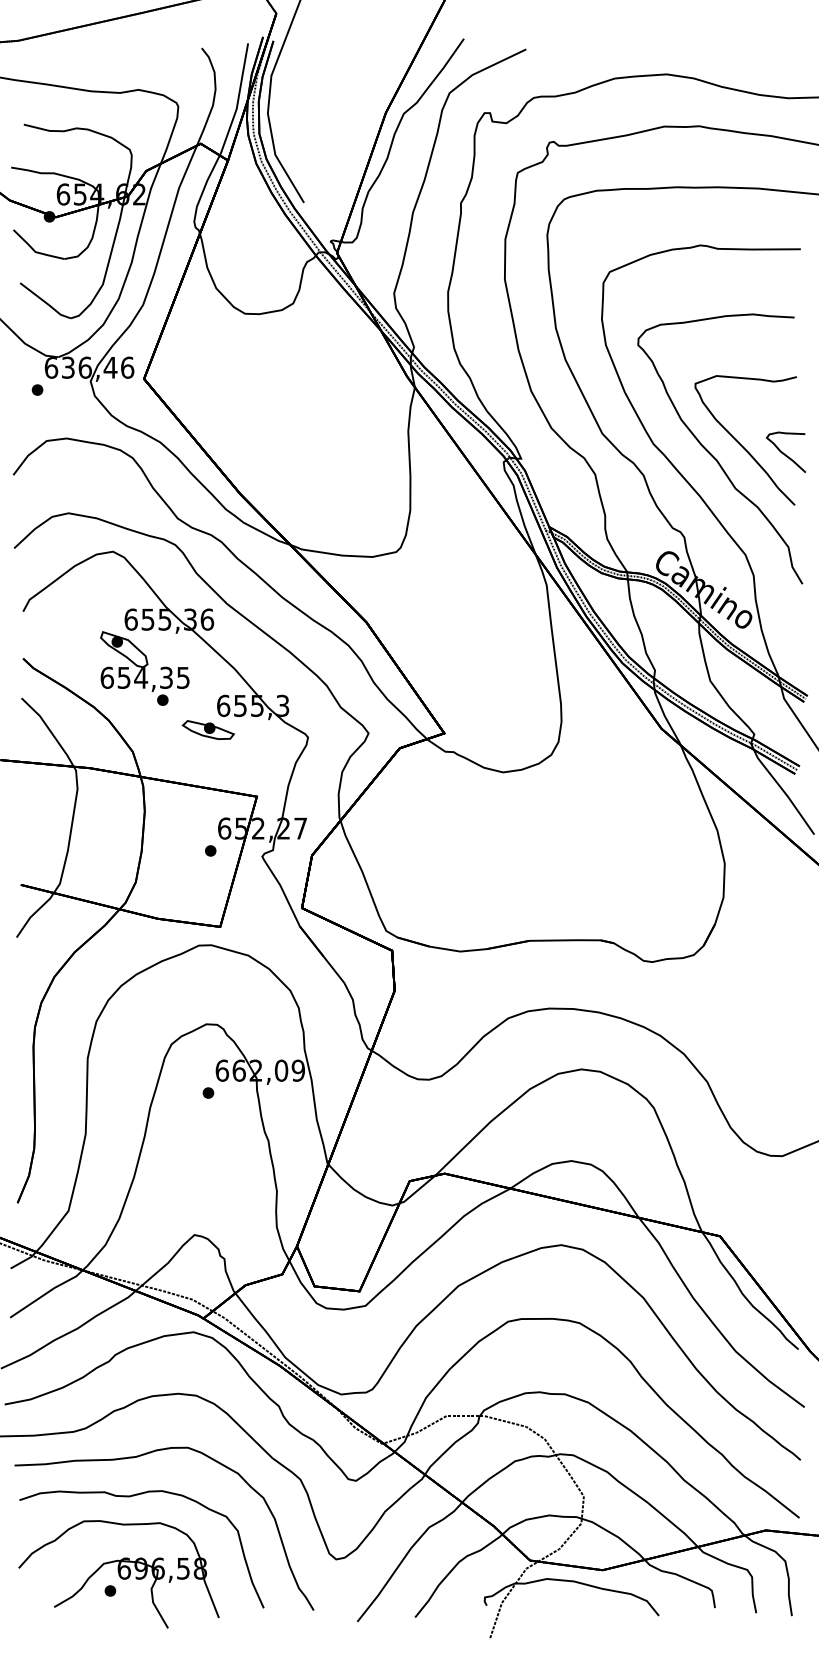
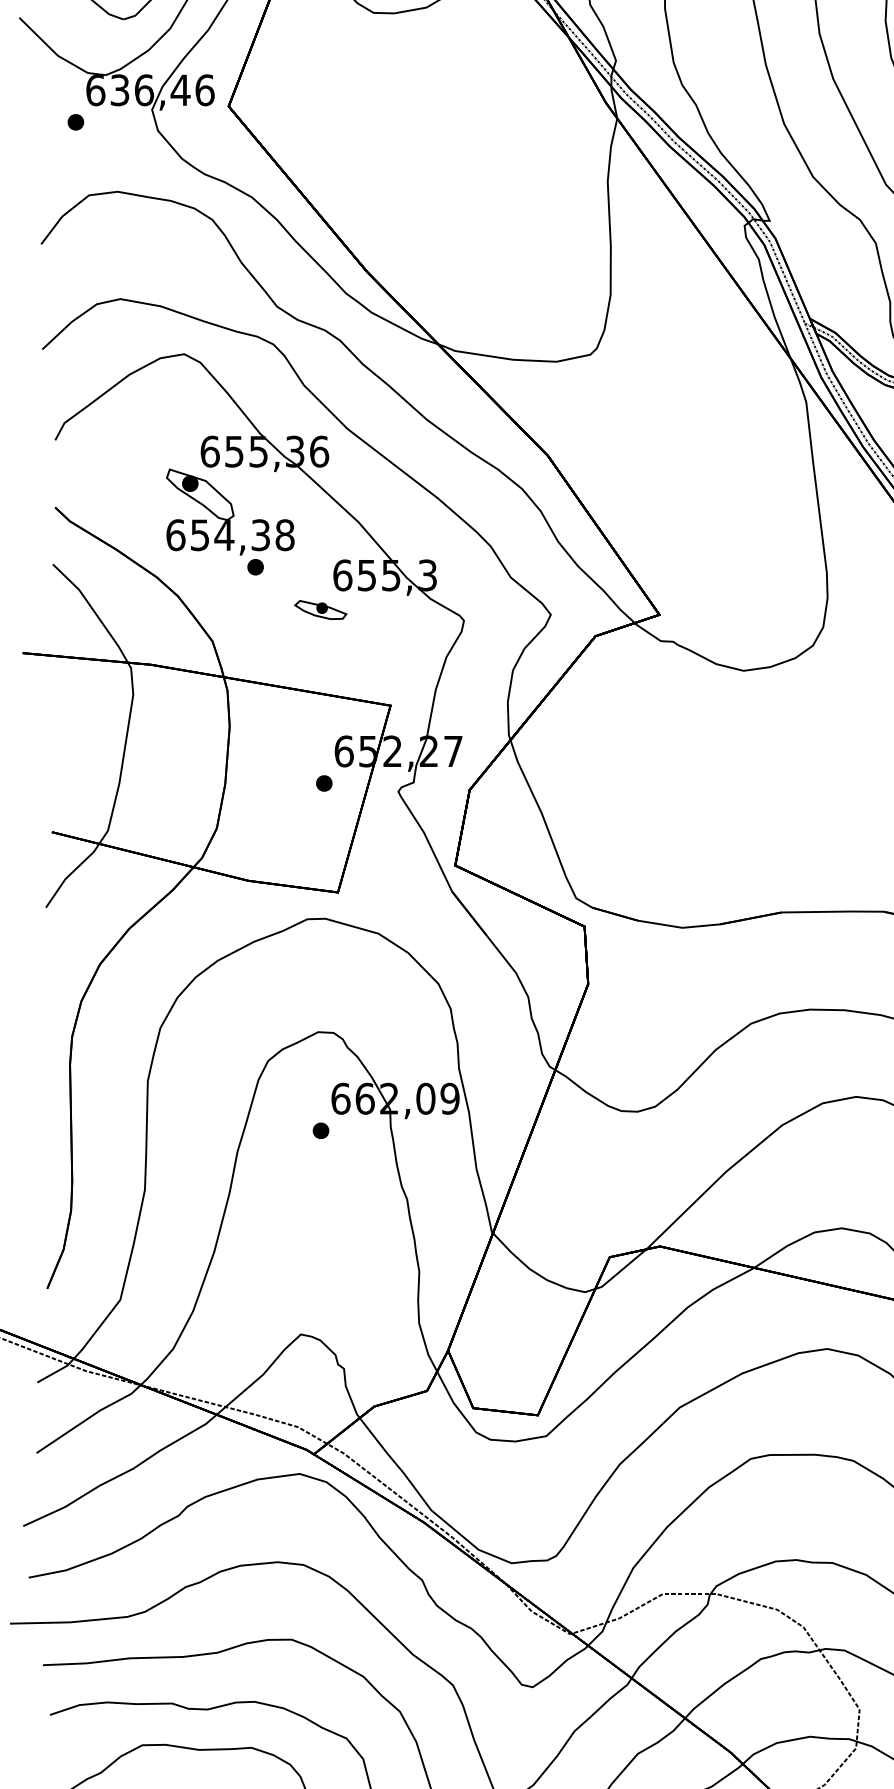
text: (183, 677) -> (285, 534), 654,35 -> 654,38
part: (207, 729) -> (319, 609), size x0.7

